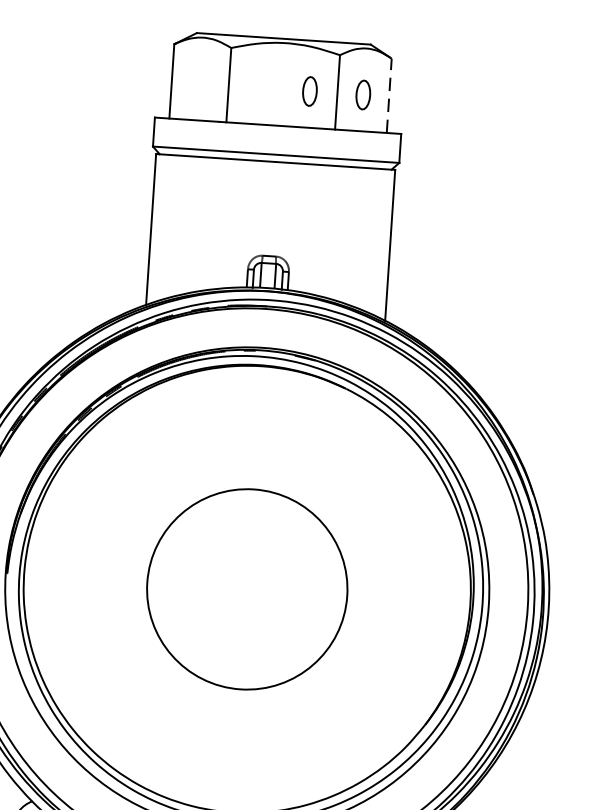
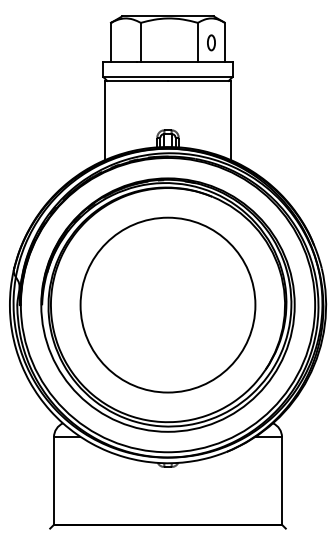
part: (310, 90) -> (183, 42), removed
line: (390, 96) -> (225, 42), dashed -> solid
circle: (246, 588) -> (167, 304), size x1.67

